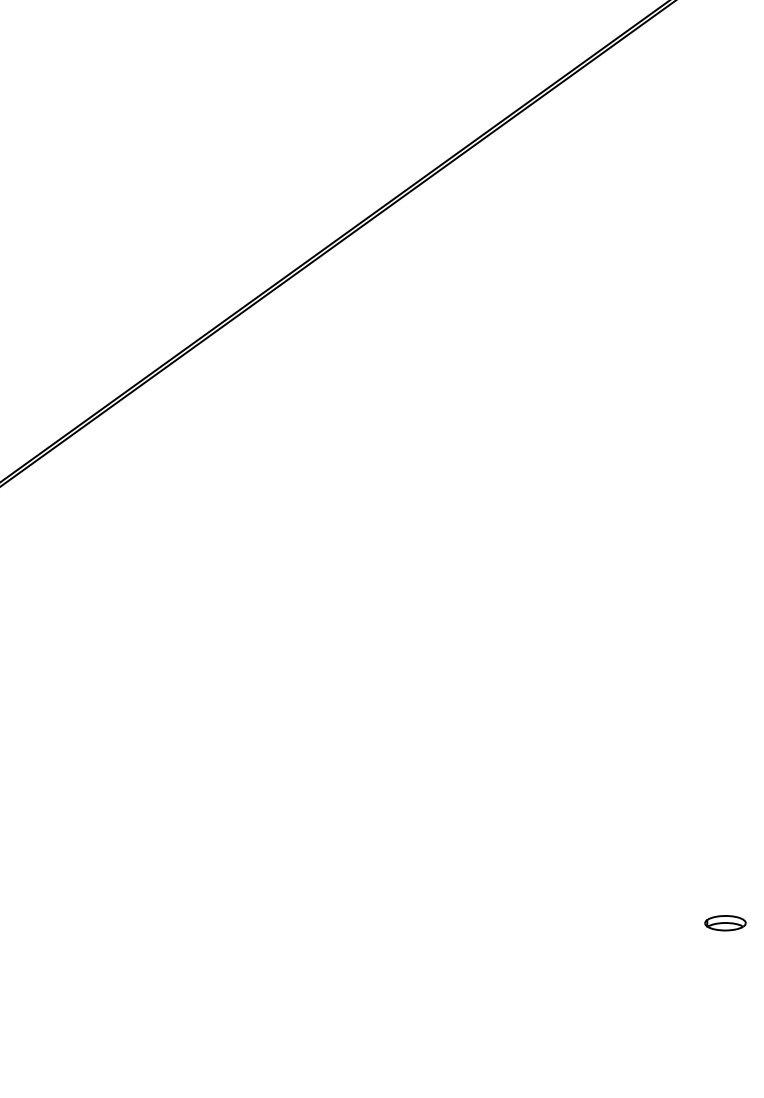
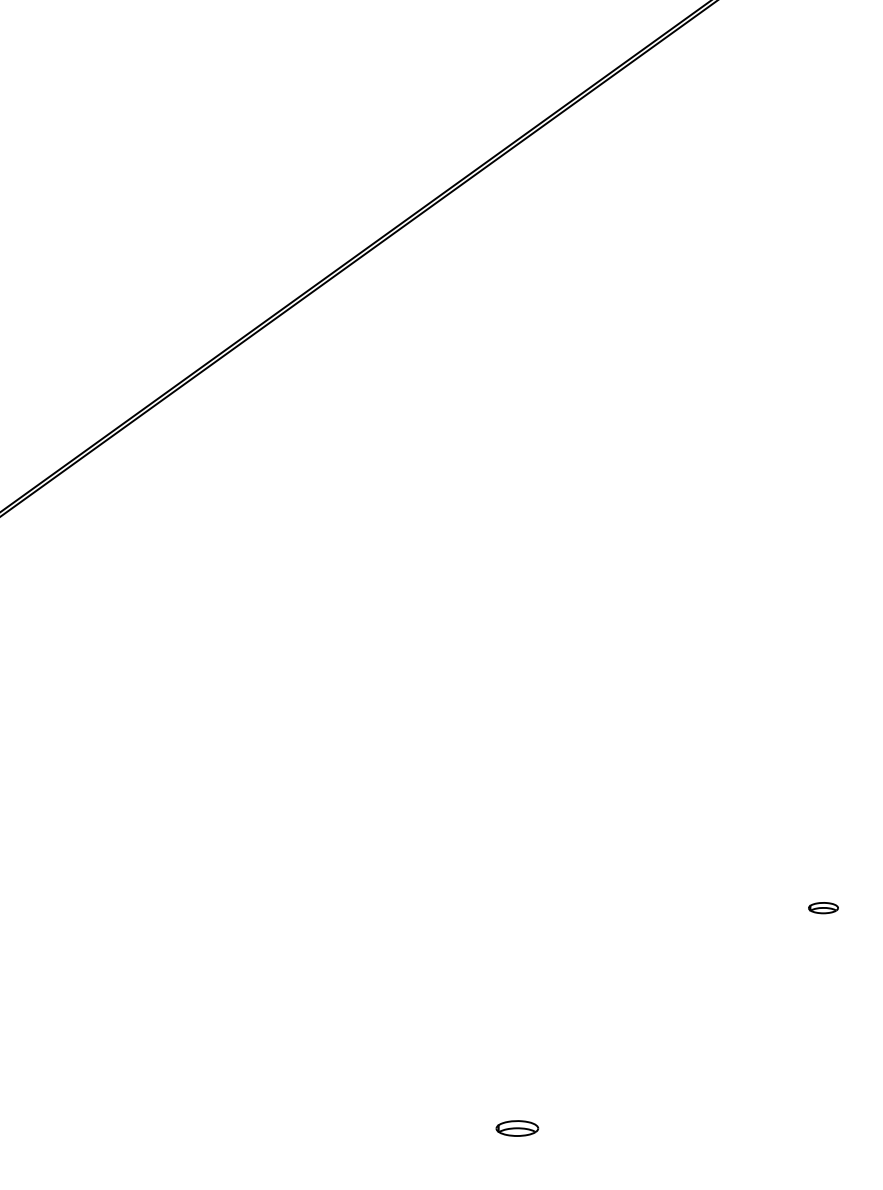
part: (725, 922) -> (823, 907), size x0.7

